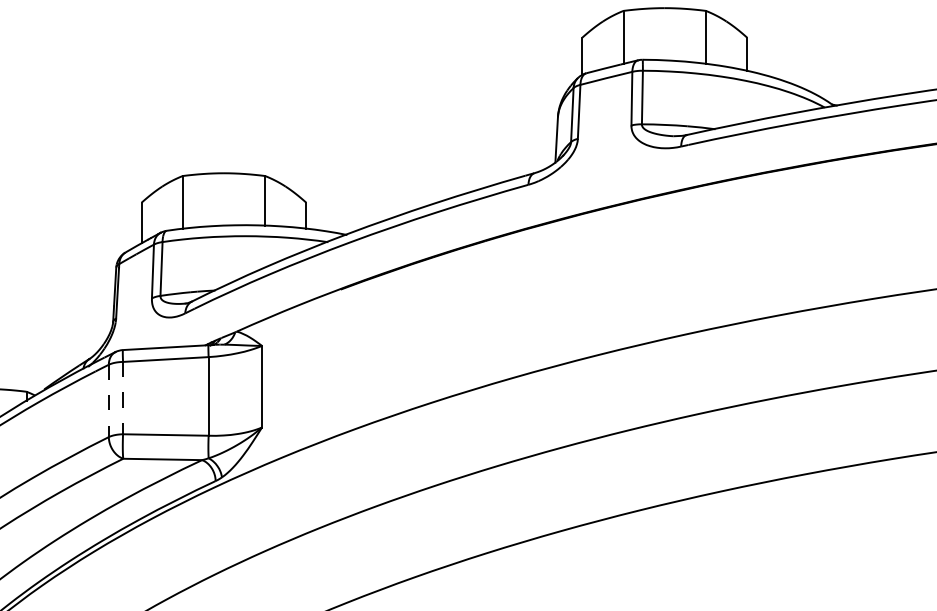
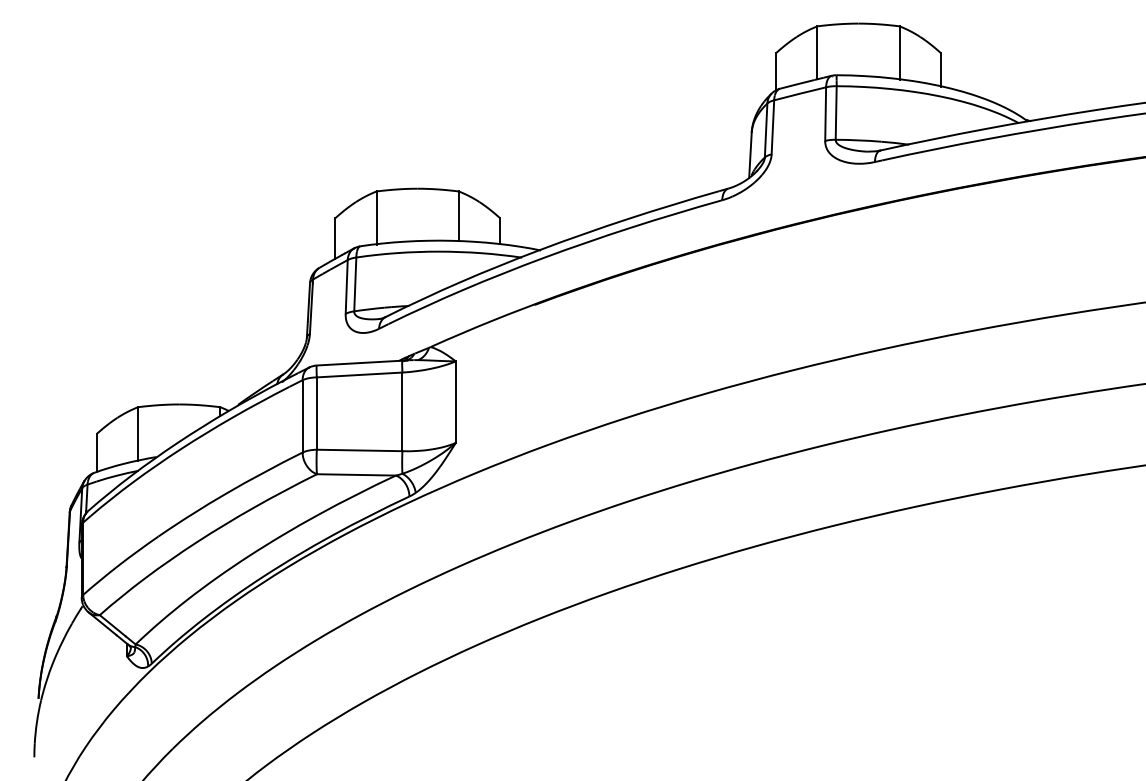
line: (122, 399) -> (316, 414), dashed -> solid
line: (108, 401) -> (302, 416), dashed -> solid

